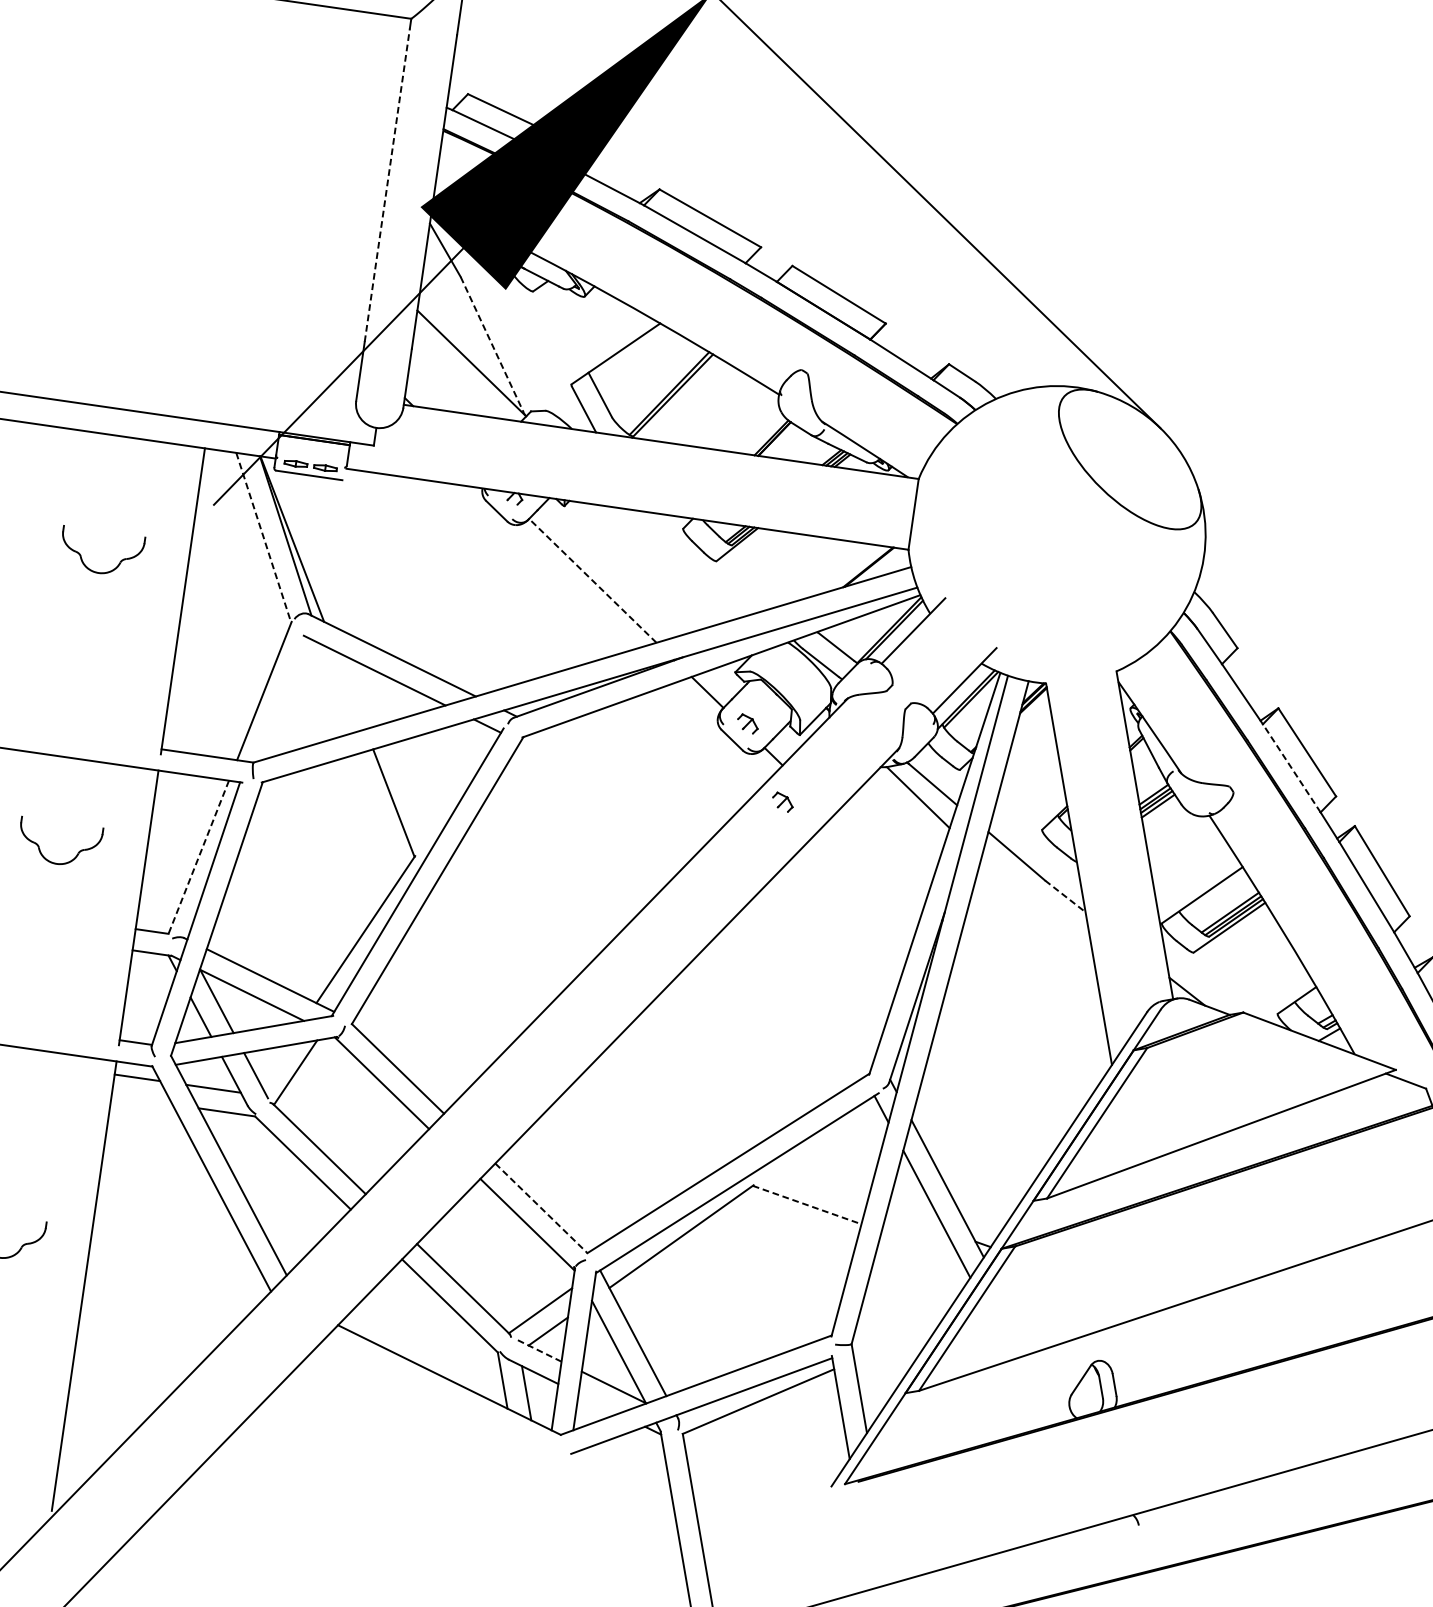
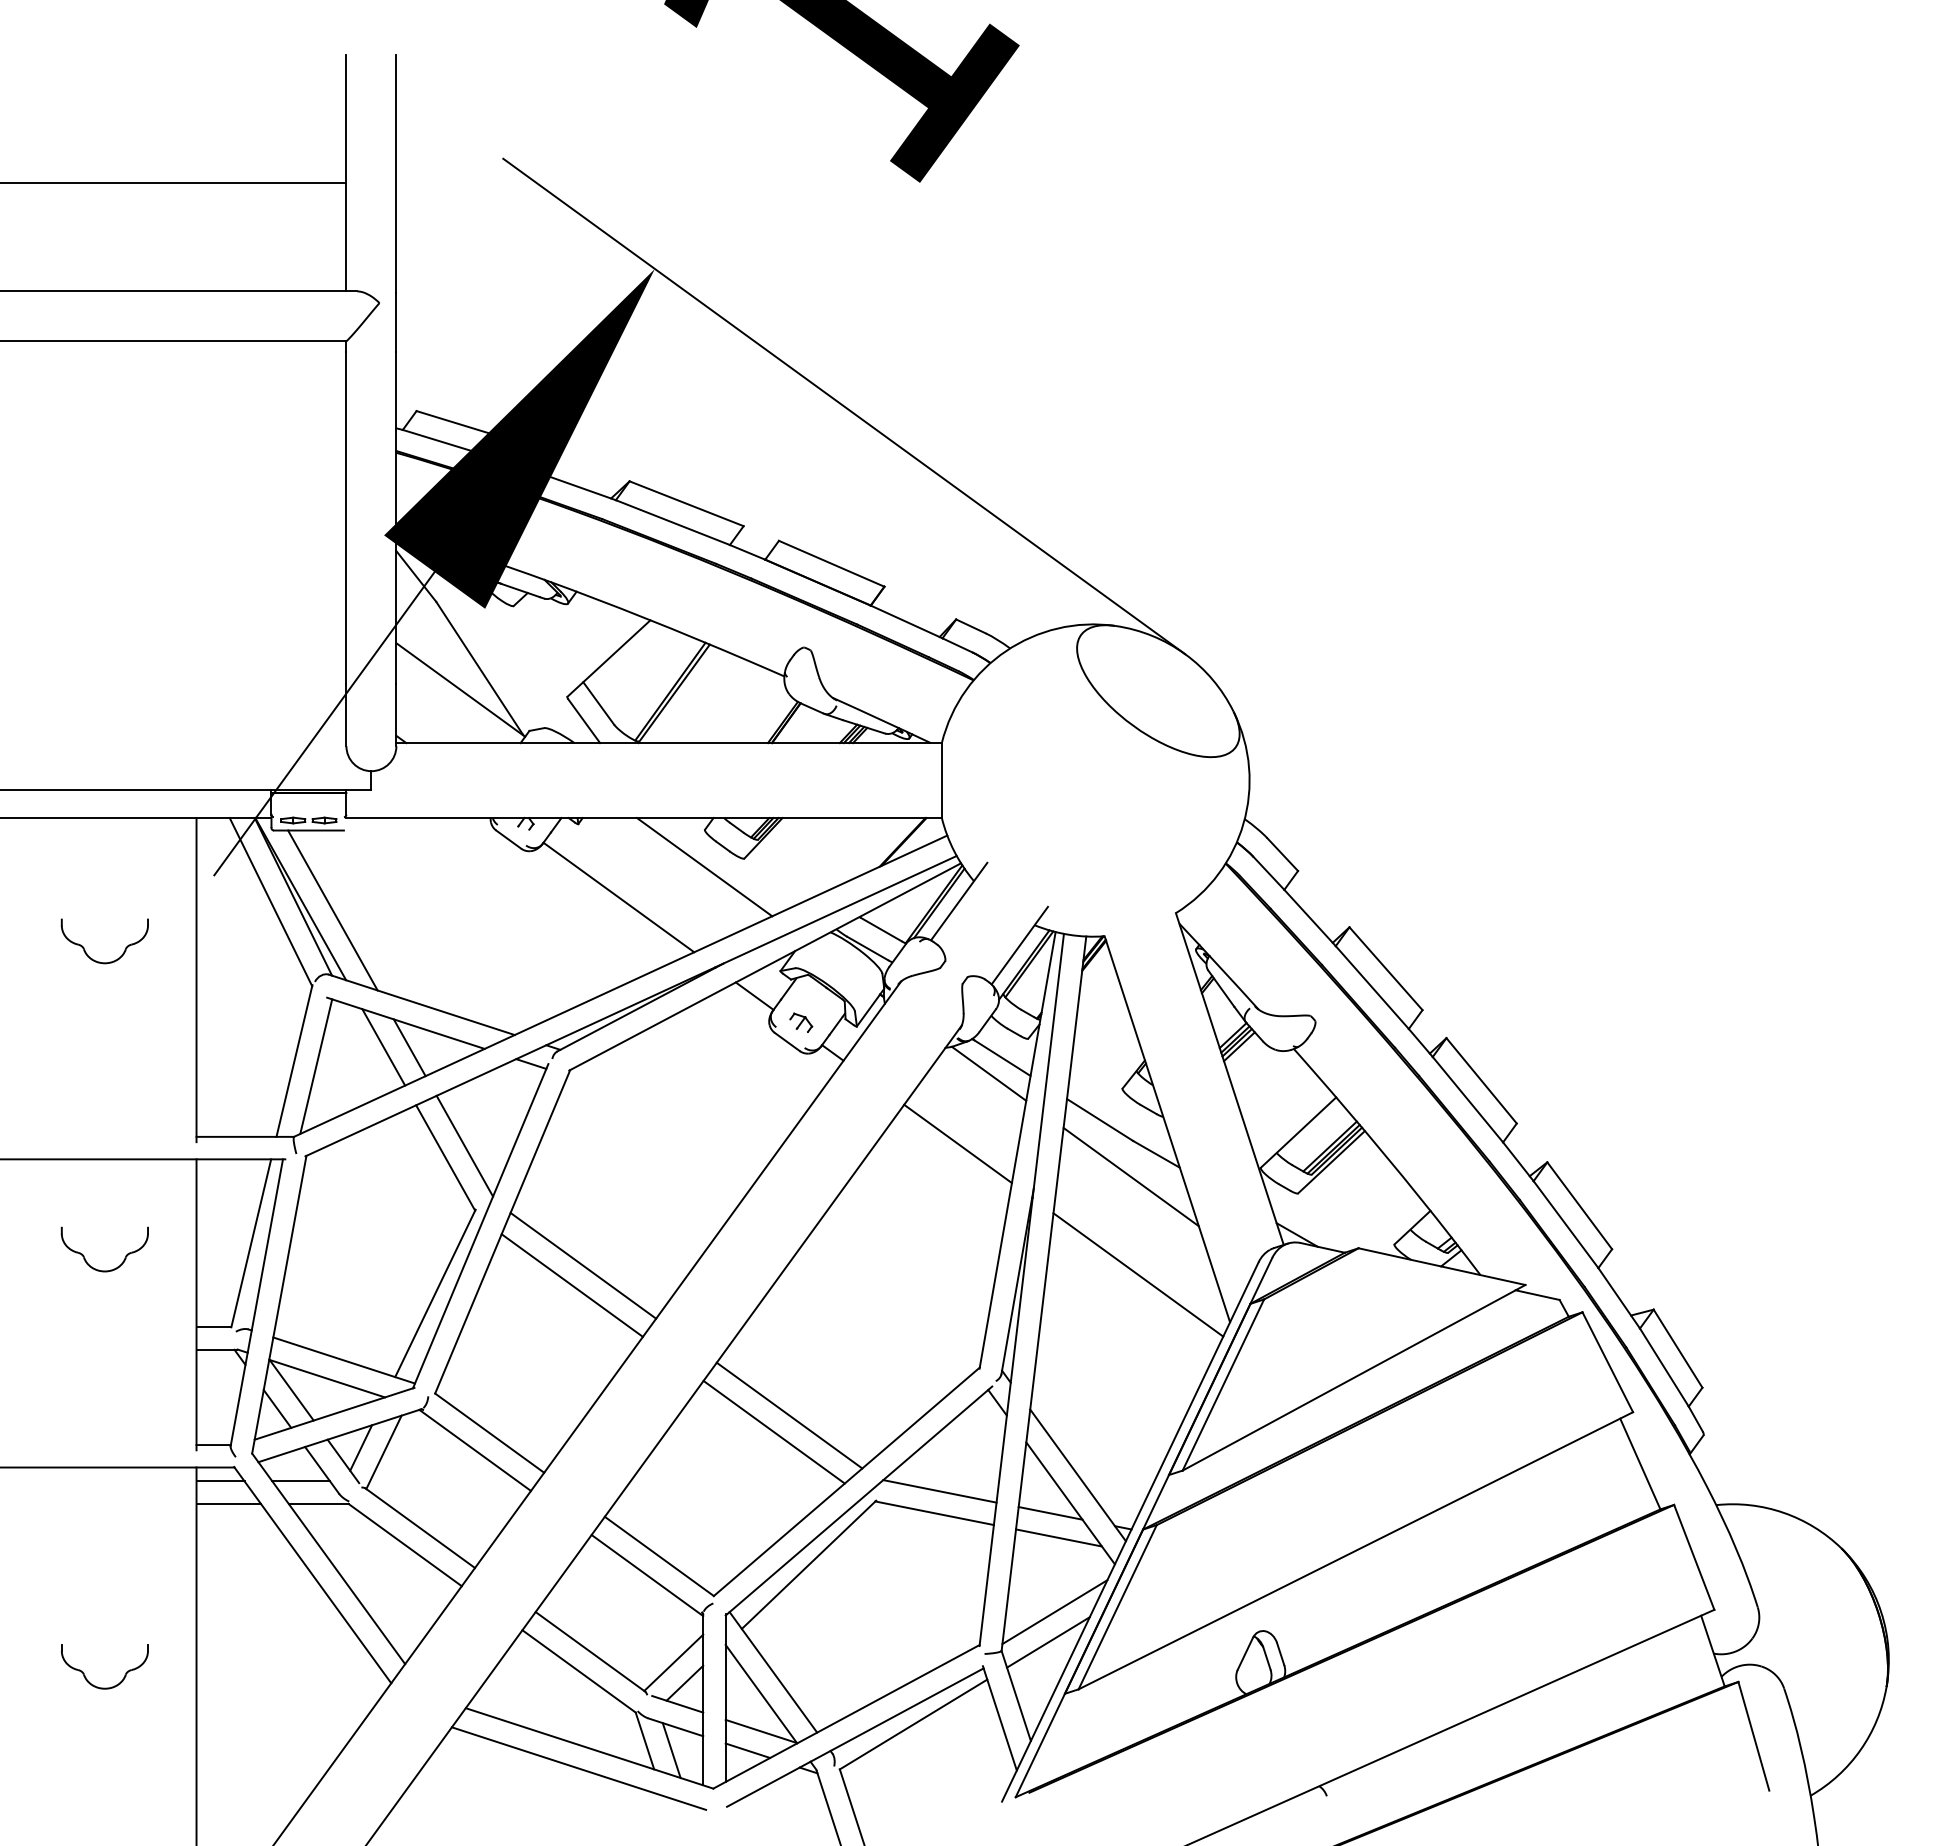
line: (387, 185) -> (346, 517), dashed -> solid
line: (492, 344) -> (479, 667), dashed -> solid
line: (263, 538) -> (270, 902), dashed -> solid
line: (320, 554) -> (332, 910), added
line: (677, 564) -> (704, 867), added
line: (592, 580) -> (618, 897), dashed -> solid
line: (350, 690) -> (383, 1047), added
line: (374, 693) -> (409, 1047), added
line: (284, 699) -> (316, 1066), added
line: (1291, 768) -> (1371, 987), dashed -> solid
line: (413, 793) -> (464, 1145), added
part: (783, 801) -> (849, 1098), removed
line: (198, 857) -> (251, 1243), dashed -> solid
line: (879, 859) -> (957, 1143), added
line: (1065, 896) -> (1156, 1154), dashed -> solid
line: (1037, 913) -> (1130, 1176), added
line: (509, 923) -> (583, 1265), added
line: (495, 940) -> (571, 1285), added
line: (1032, 1007) -> (1138, 1274), added
line: (275, 1064) -> (361, 1447), added
line: (683, 1093) -> (789, 1415), added
line: (141, 1099) -> (228, 1503), added
line: (666, 1105) -> (773, 1431), added
line: (814, 1185) -> (939, 1491), added
line: (807, 1205) -> (935, 1513), dashed -> solid
line: (541, 1208) -> (659, 1556), dashed -> solid
line: (916, 1221) -> (1050, 1513), added
line: (920, 1244) -> (1058, 1537), added
line: (906, 1315) -> (1054, 1612), added
line: (897, 1342) -> (1048, 1642), added
line: (538, 1350) -> (677, 1704), dashed -> solid
line: (436, 1397) -> (578, 1768), added
line: (598, 1403) -> (747, 1750), added

